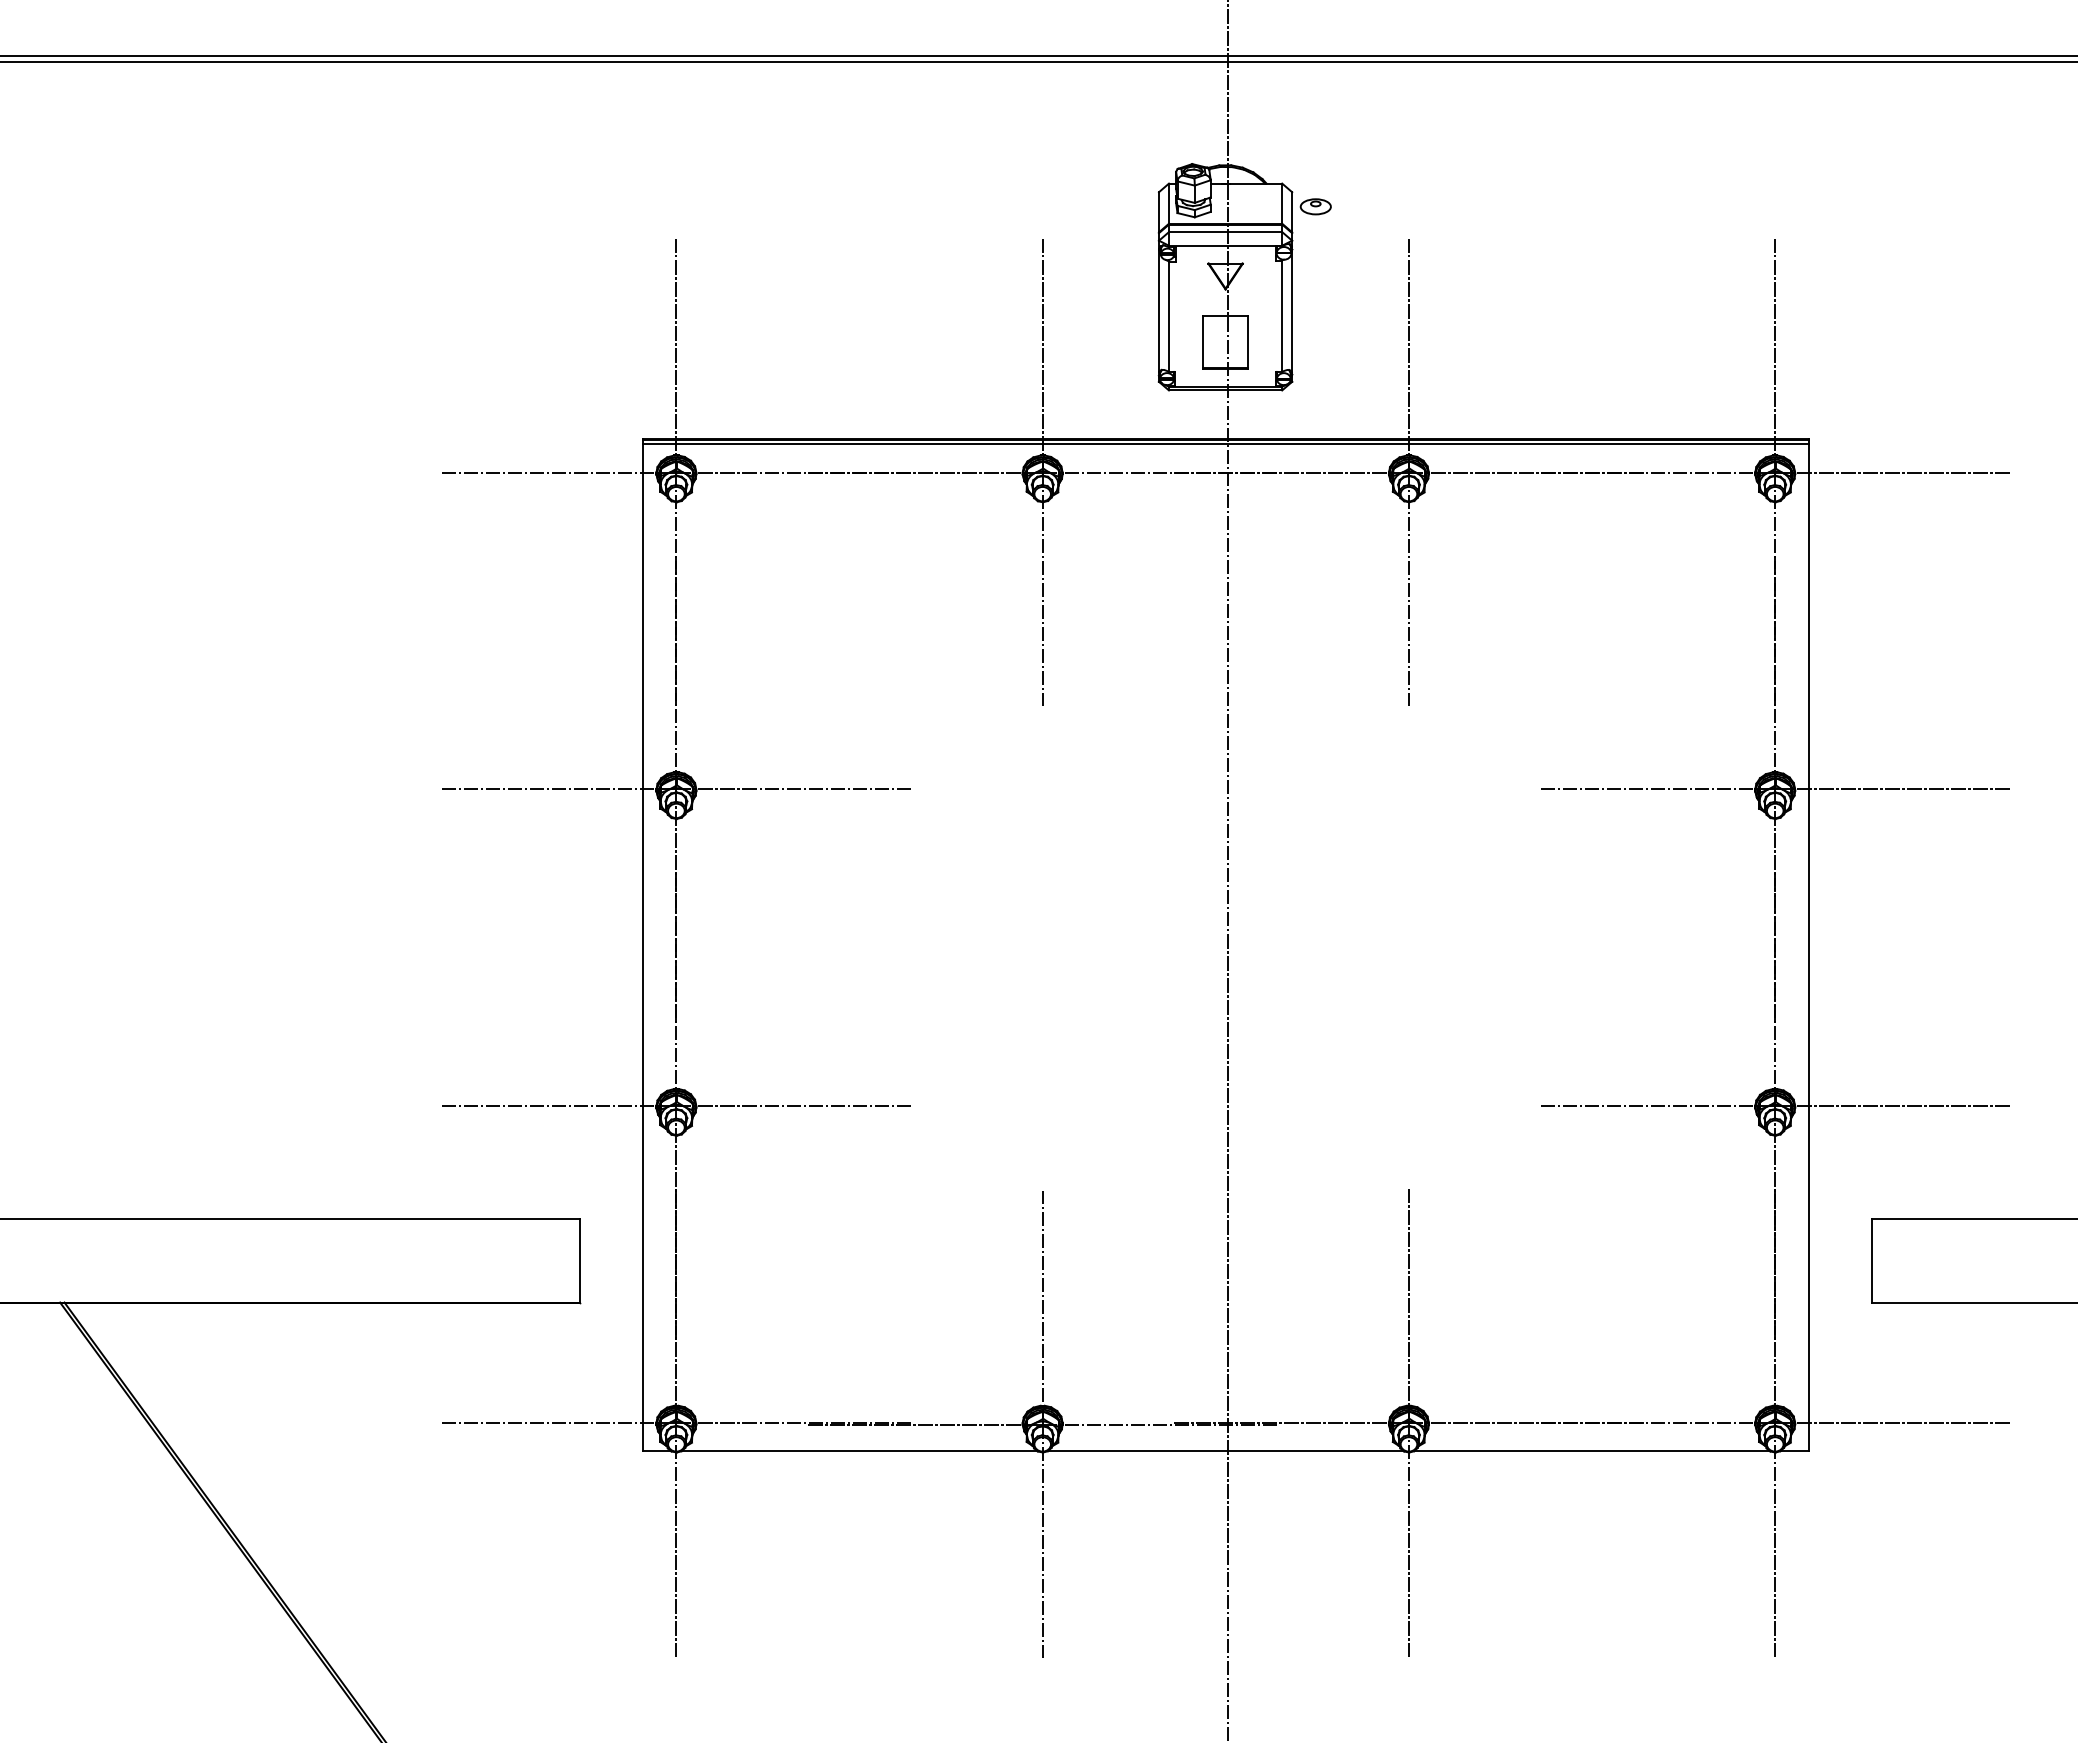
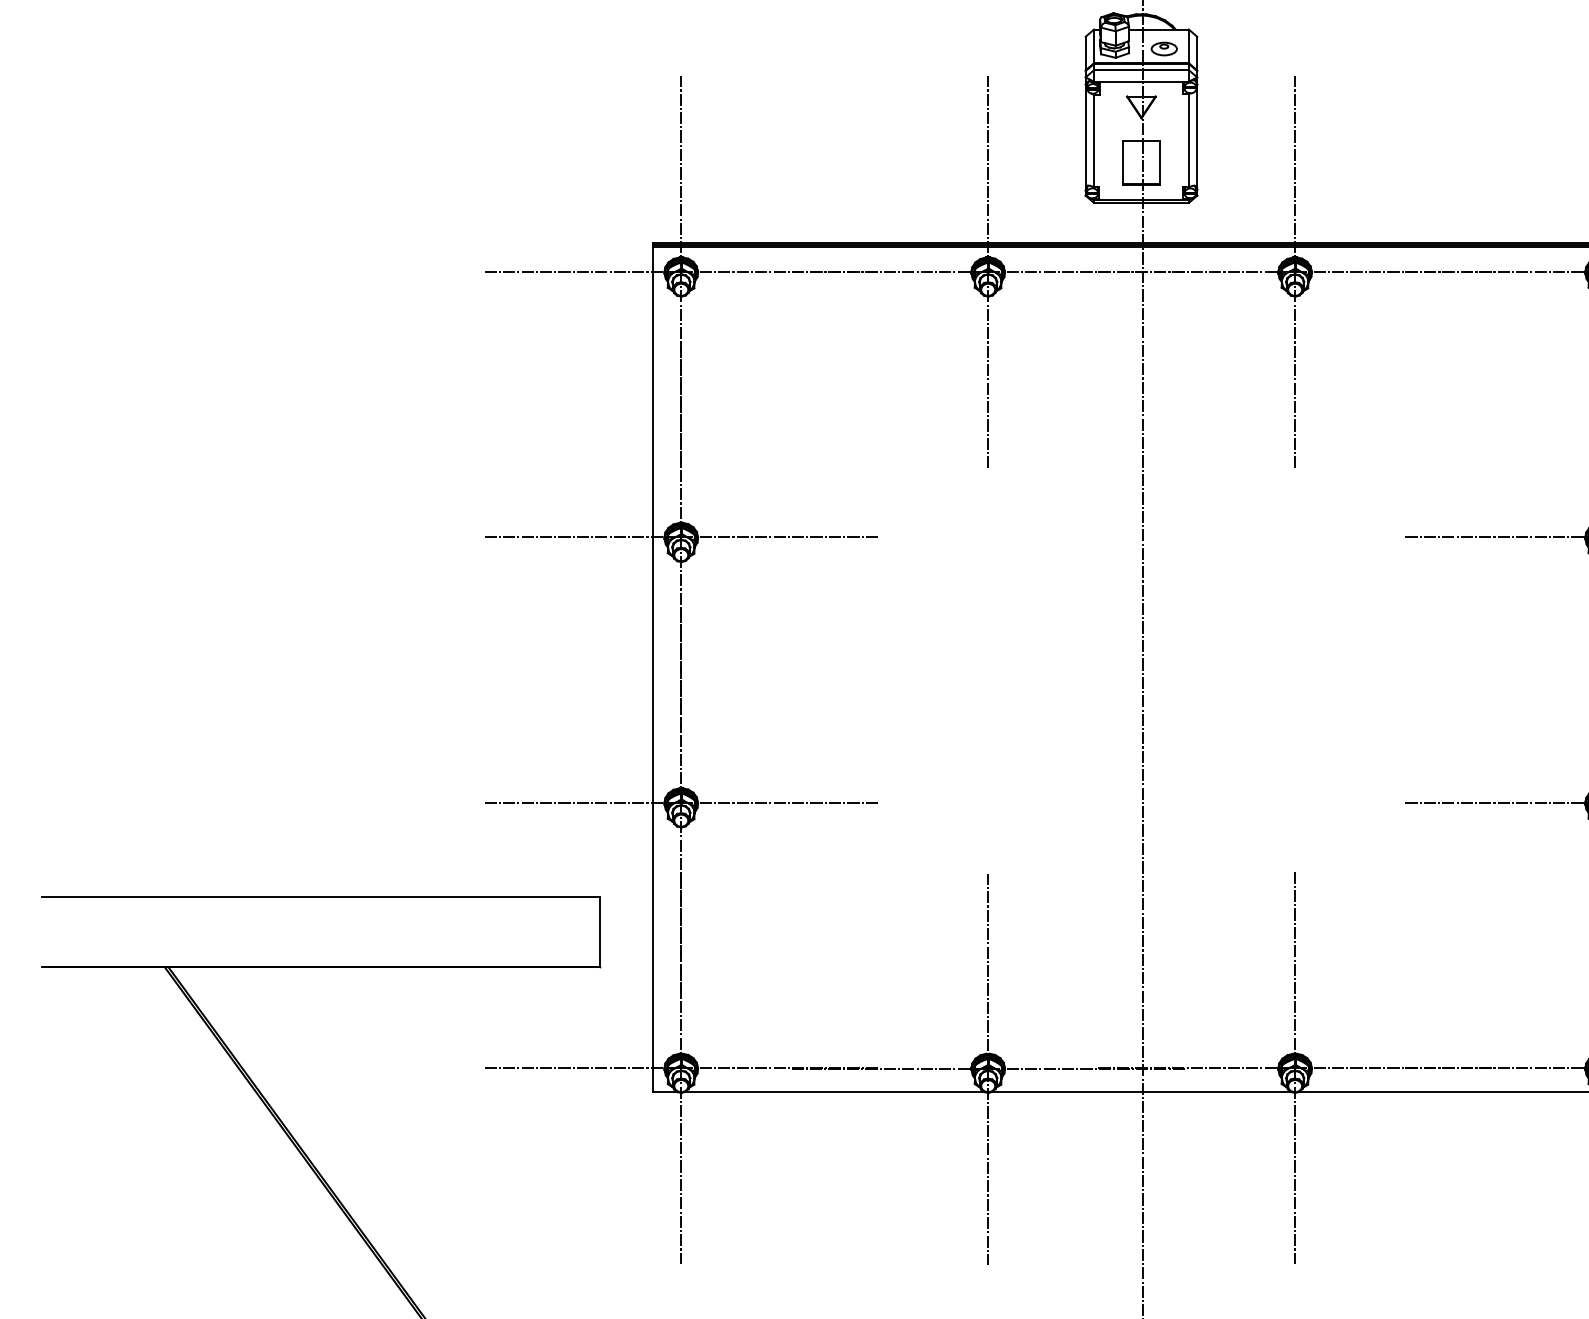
part: (1315, 206) -> (1164, 48), moved

